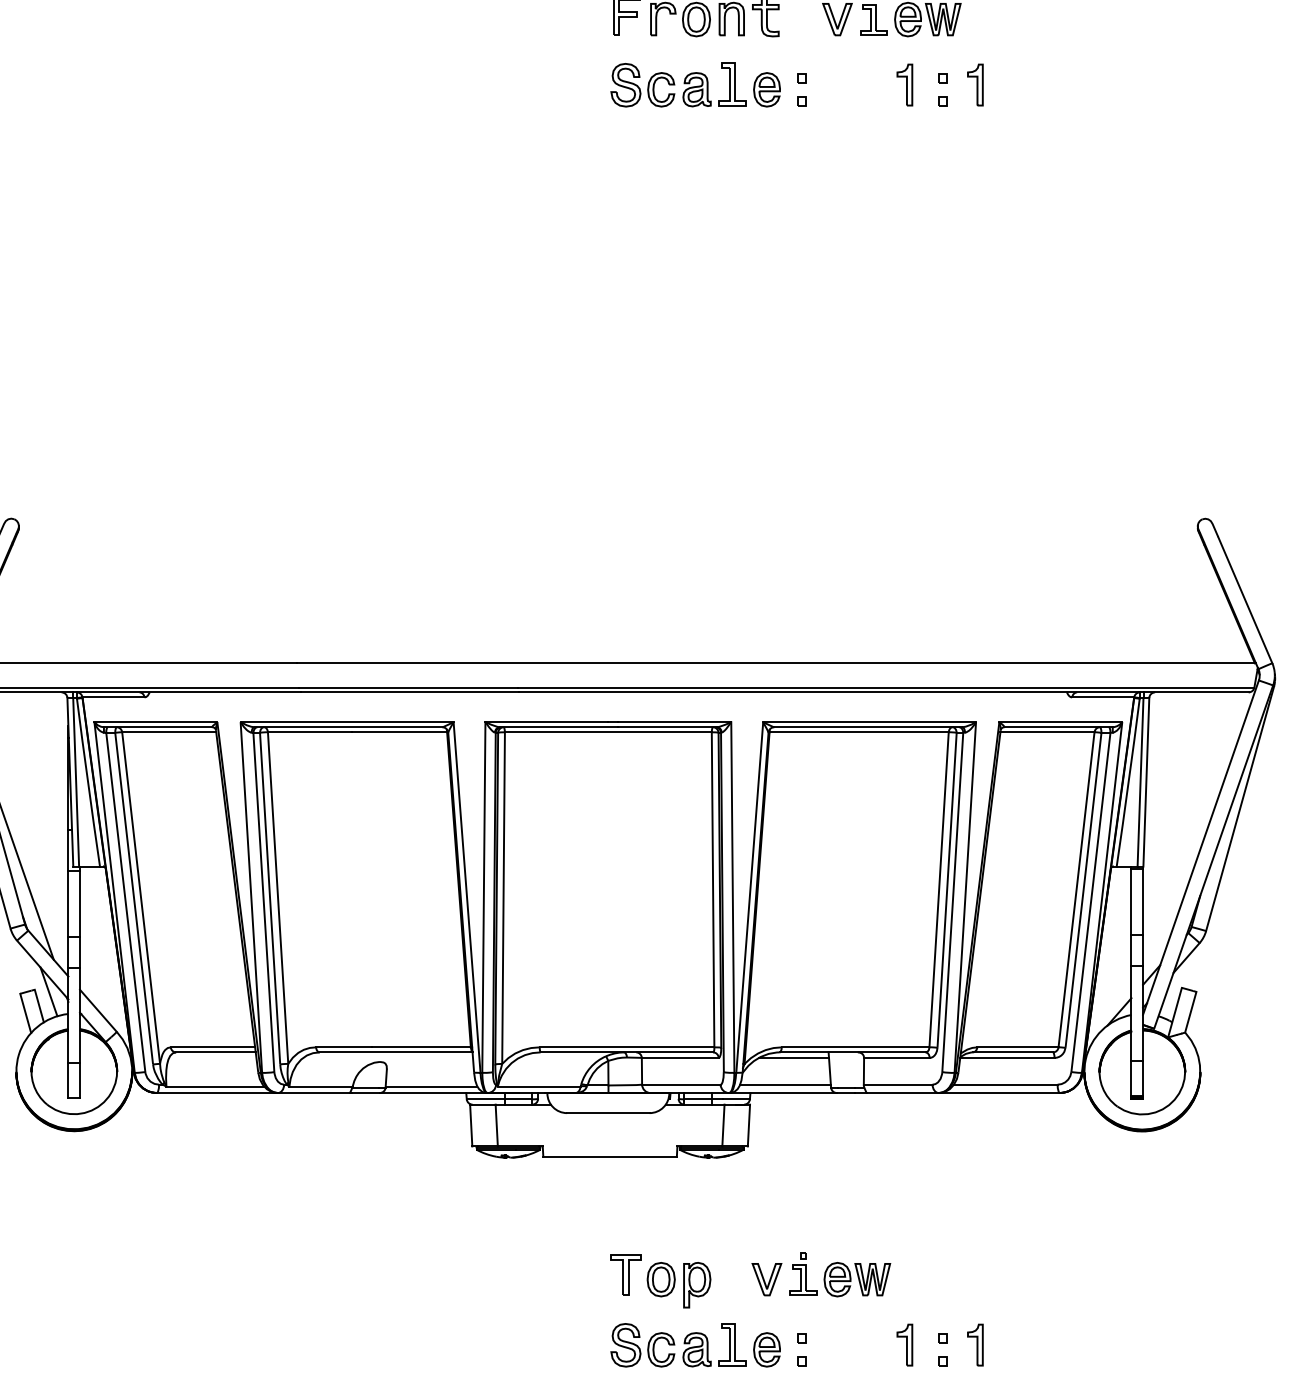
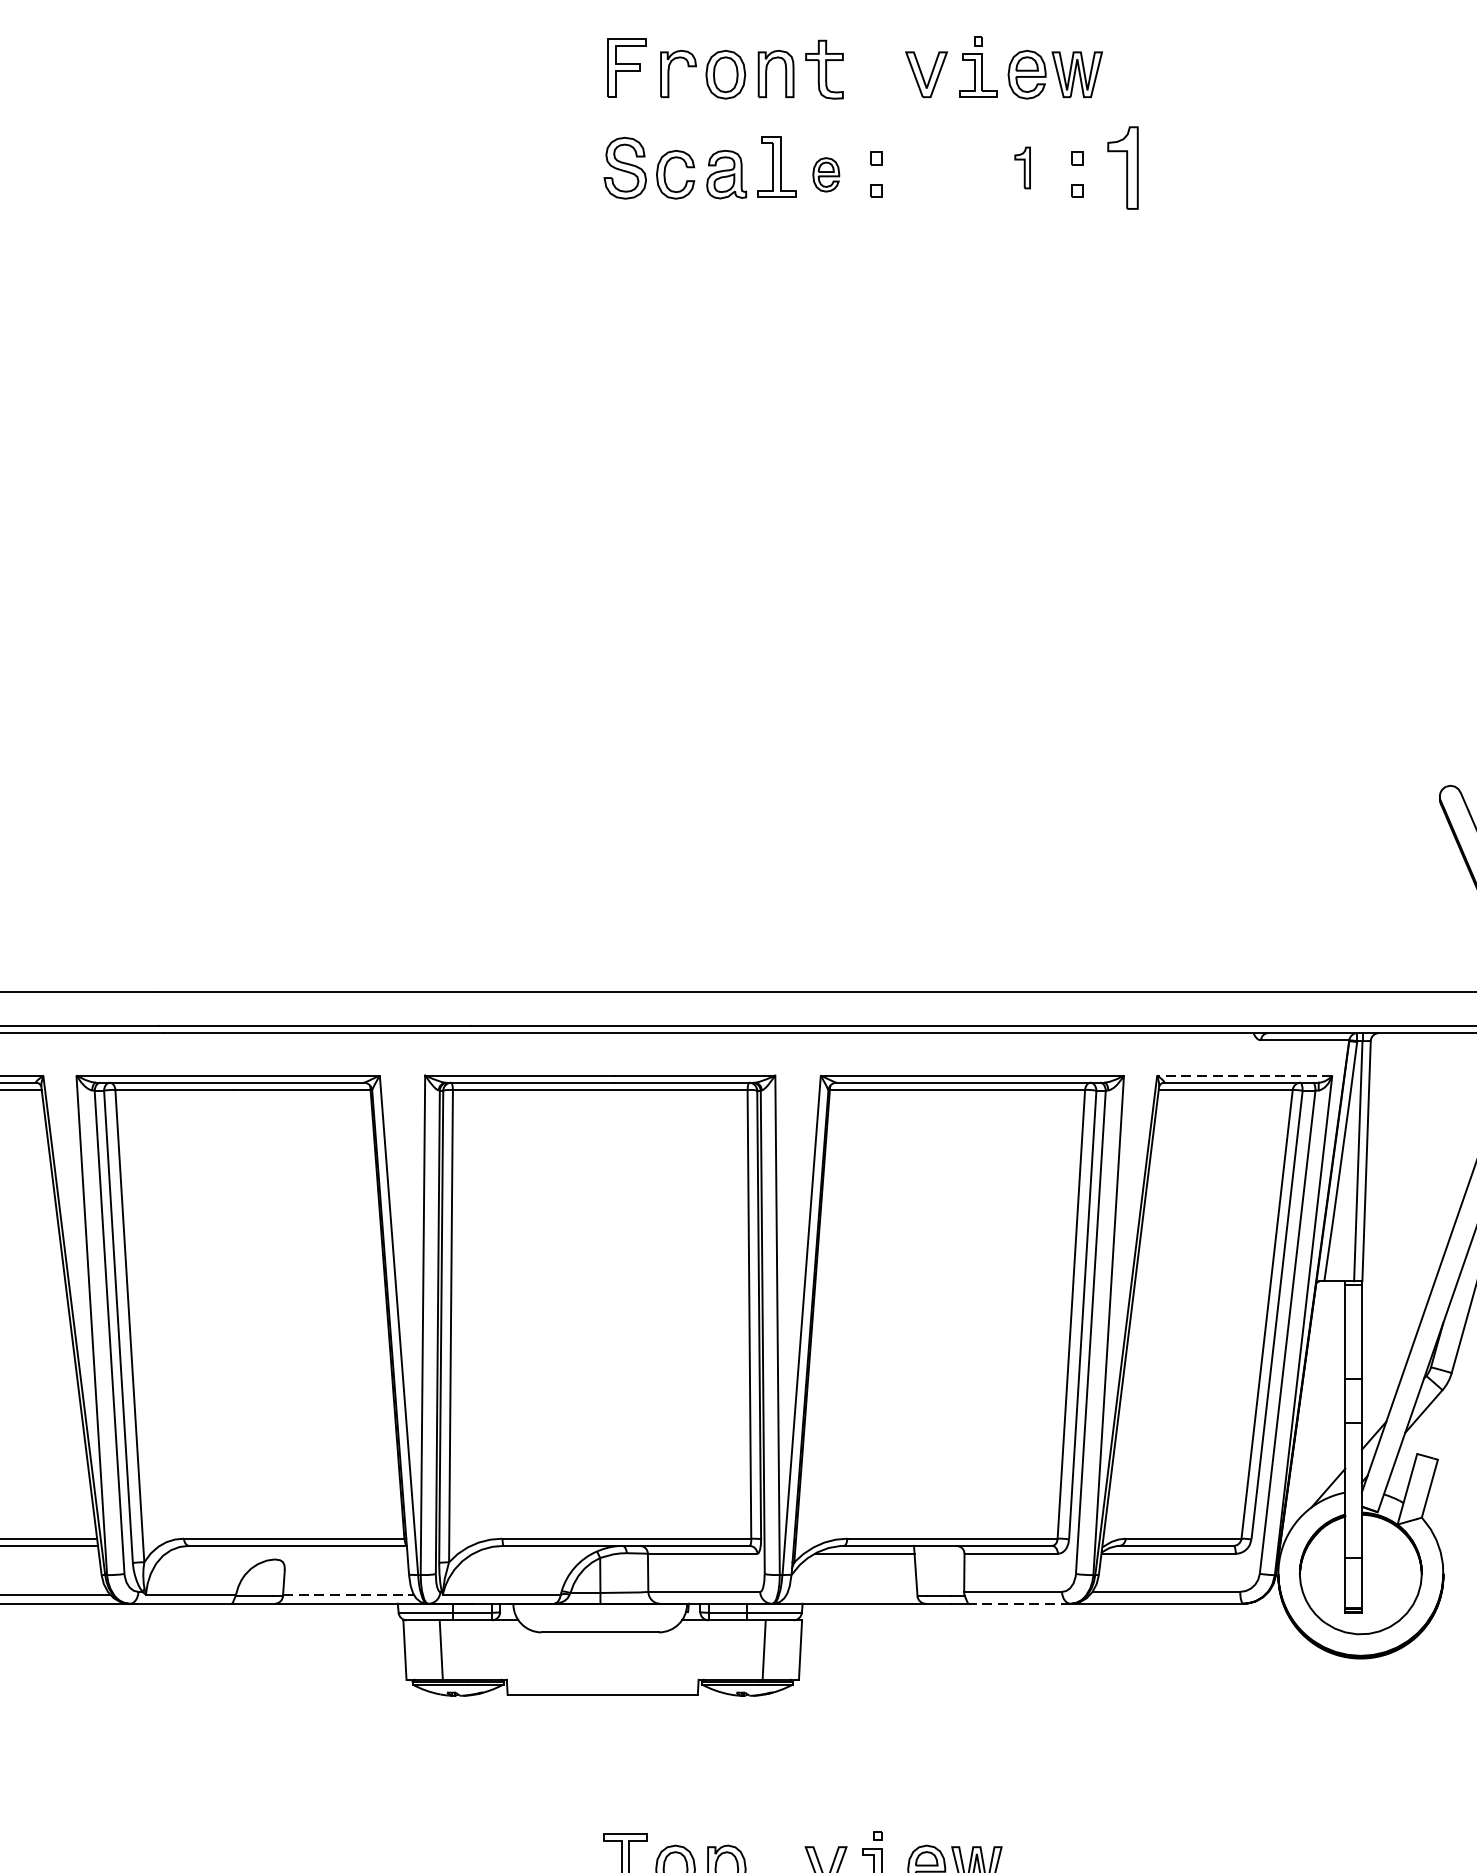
part: (904, 84) -> (1022, 167), size x0.7
part: (975, 84) -> (1123, 167), size x1.4
part: (766, 89) -> (825, 174), size x0.7
line: (1060, 722) -> (1244, 1075), solid -> dashed
line: (785, 1084) -> (852, 1591), removed
line: (431, 1086) -> (348, 1594), solid -> dashed
line: (902, 1093) -> (1019, 1604), solid -> dashed

